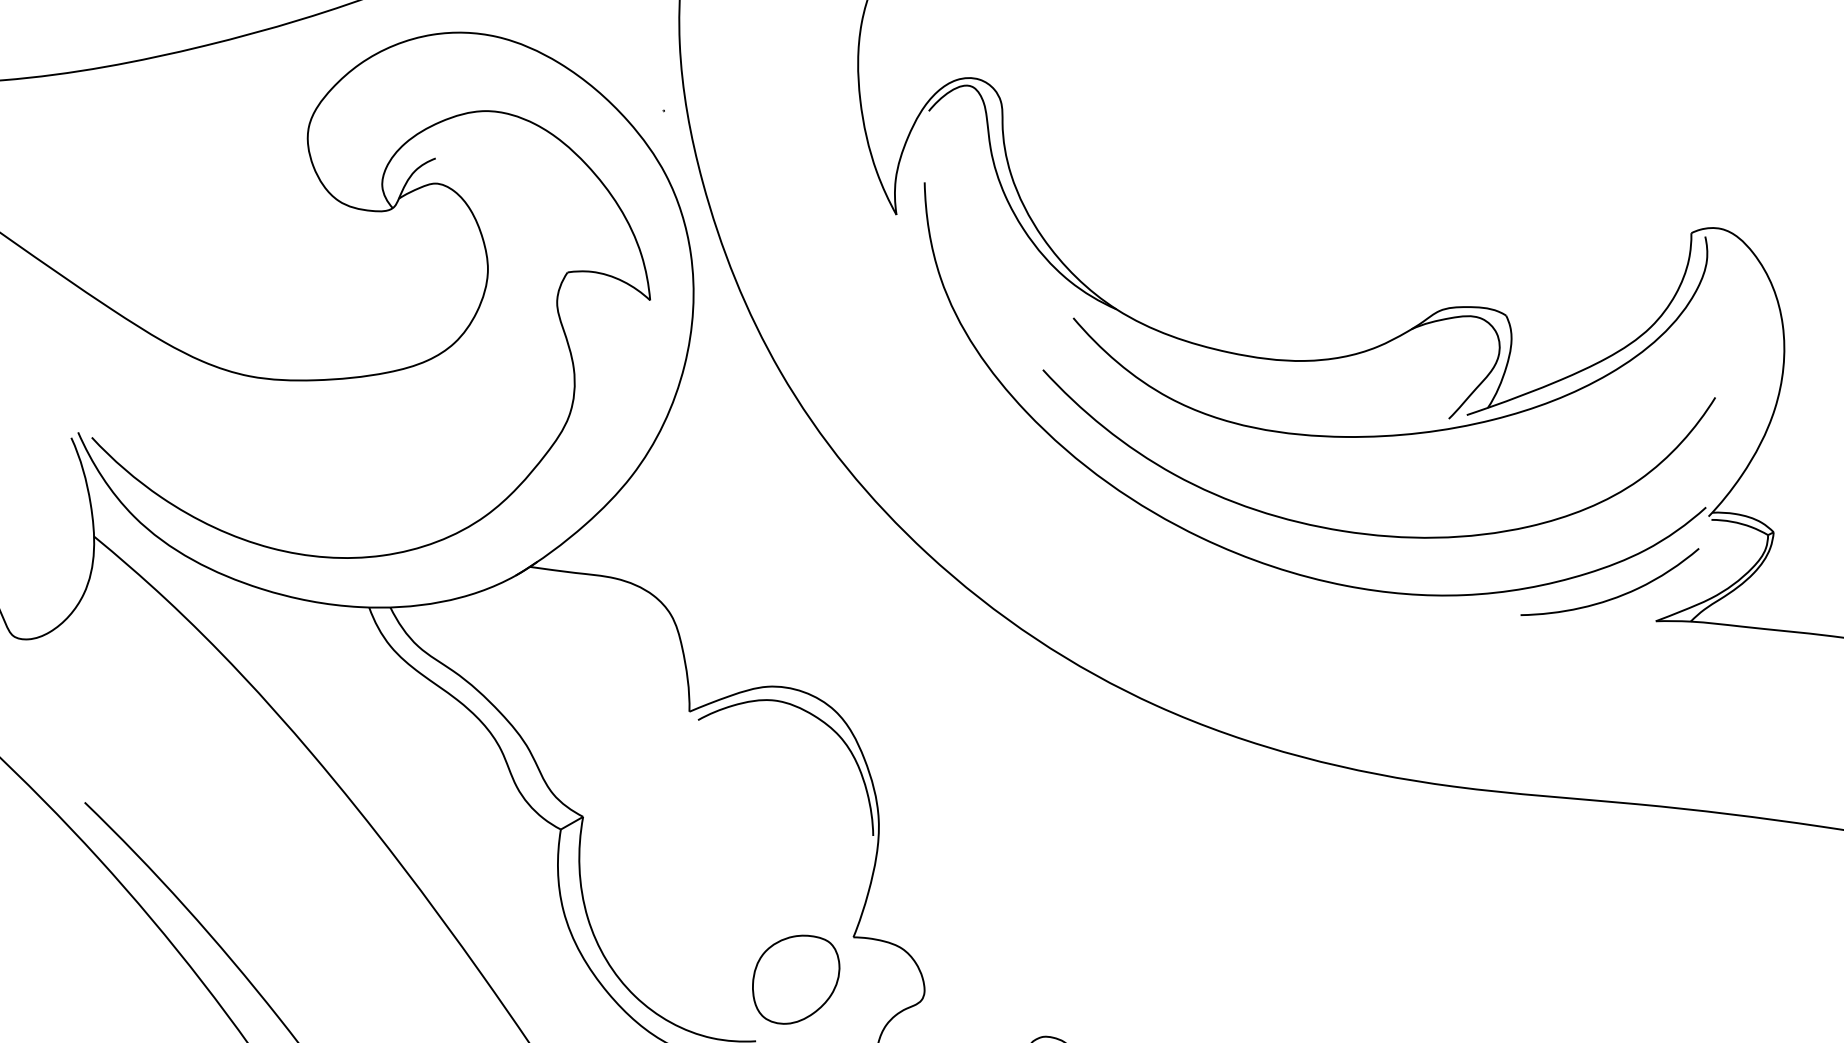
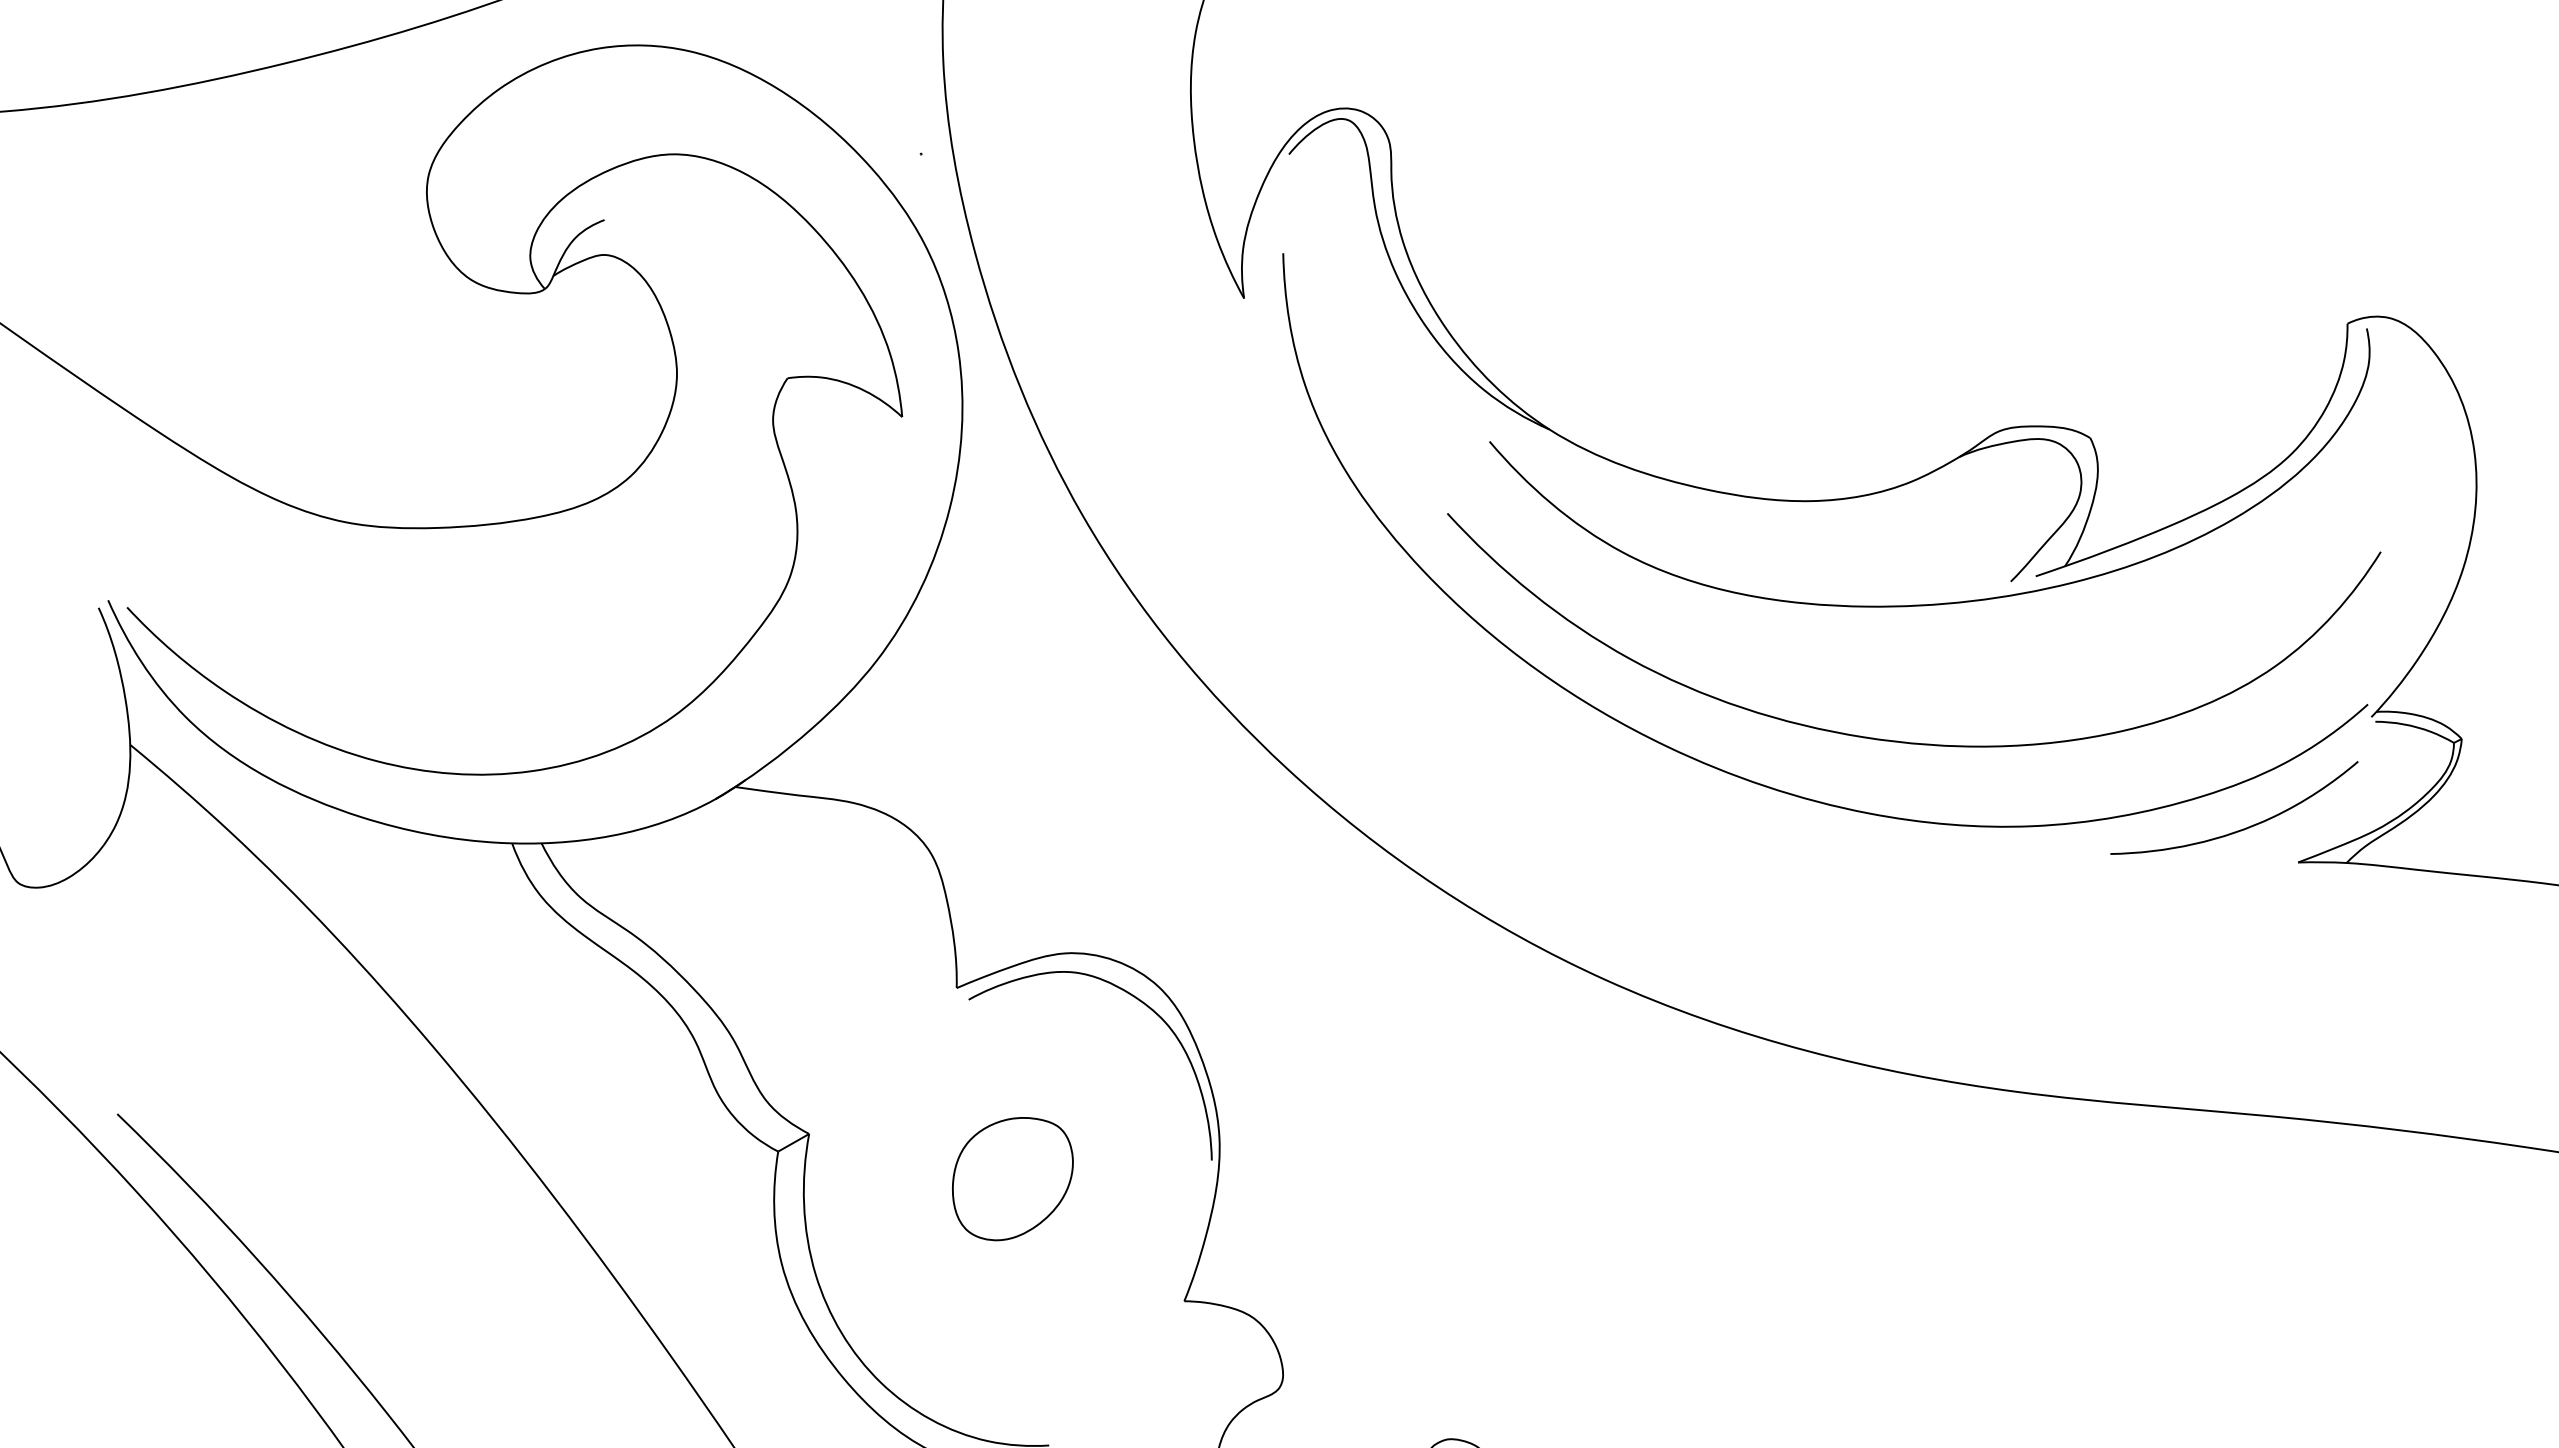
part: (795, 980) -> (1012, 1179), moved

